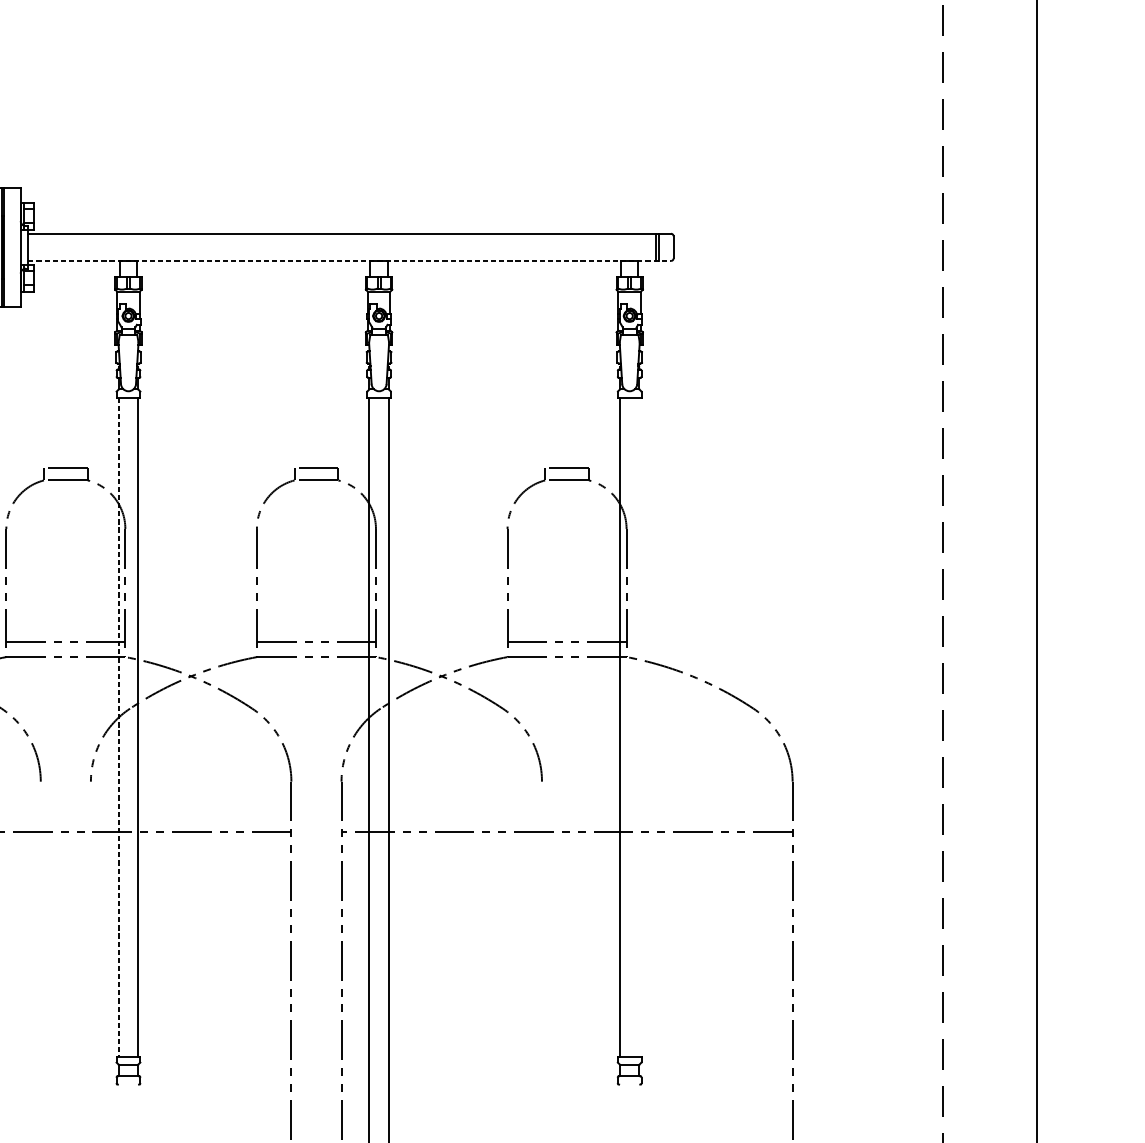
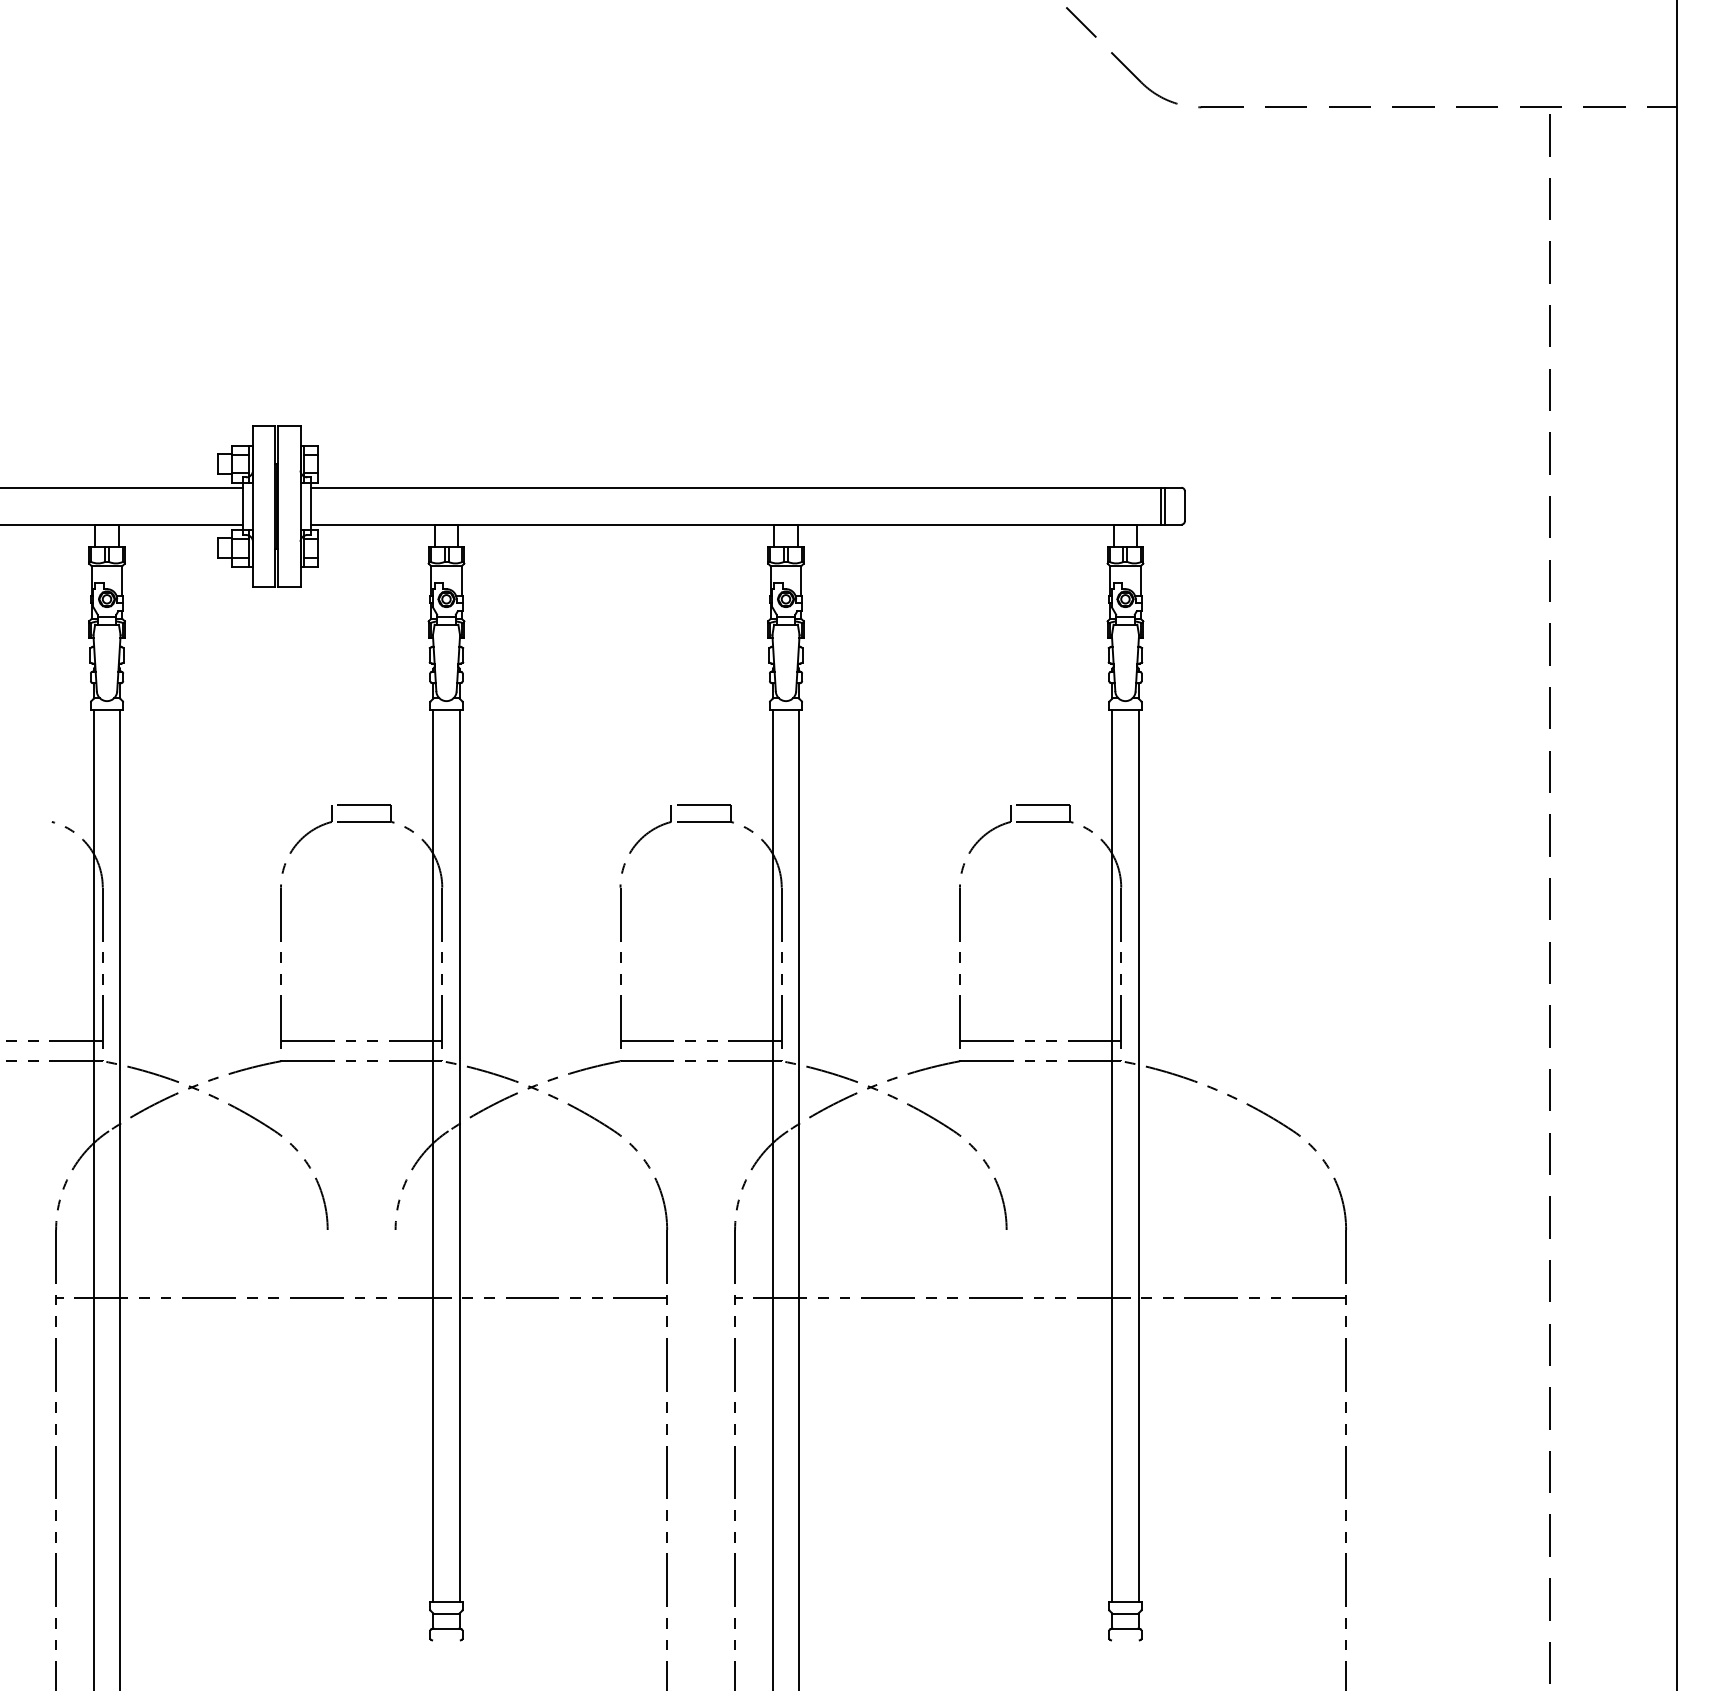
line: (349, 260) -> (746, 524), dashed -> solid
line: (639, 726) -> (1138, 1155), added
line: (118, 727) -> (433, 1156), dashed -> solid

